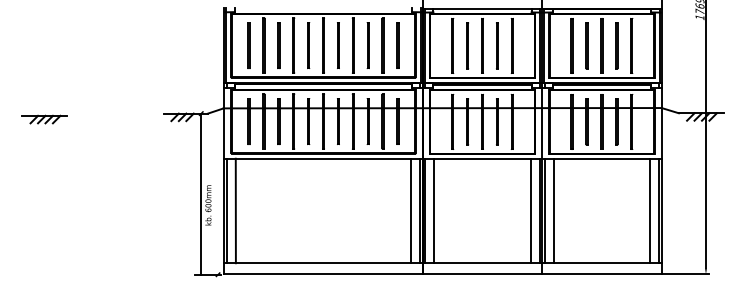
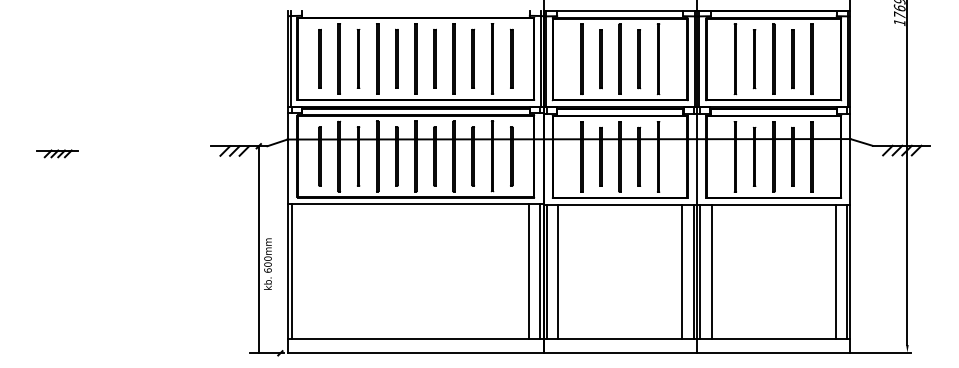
part: (44, 119) -> (57, 153), size x0.7
line: (235, 210) -> (302, 270), removed

